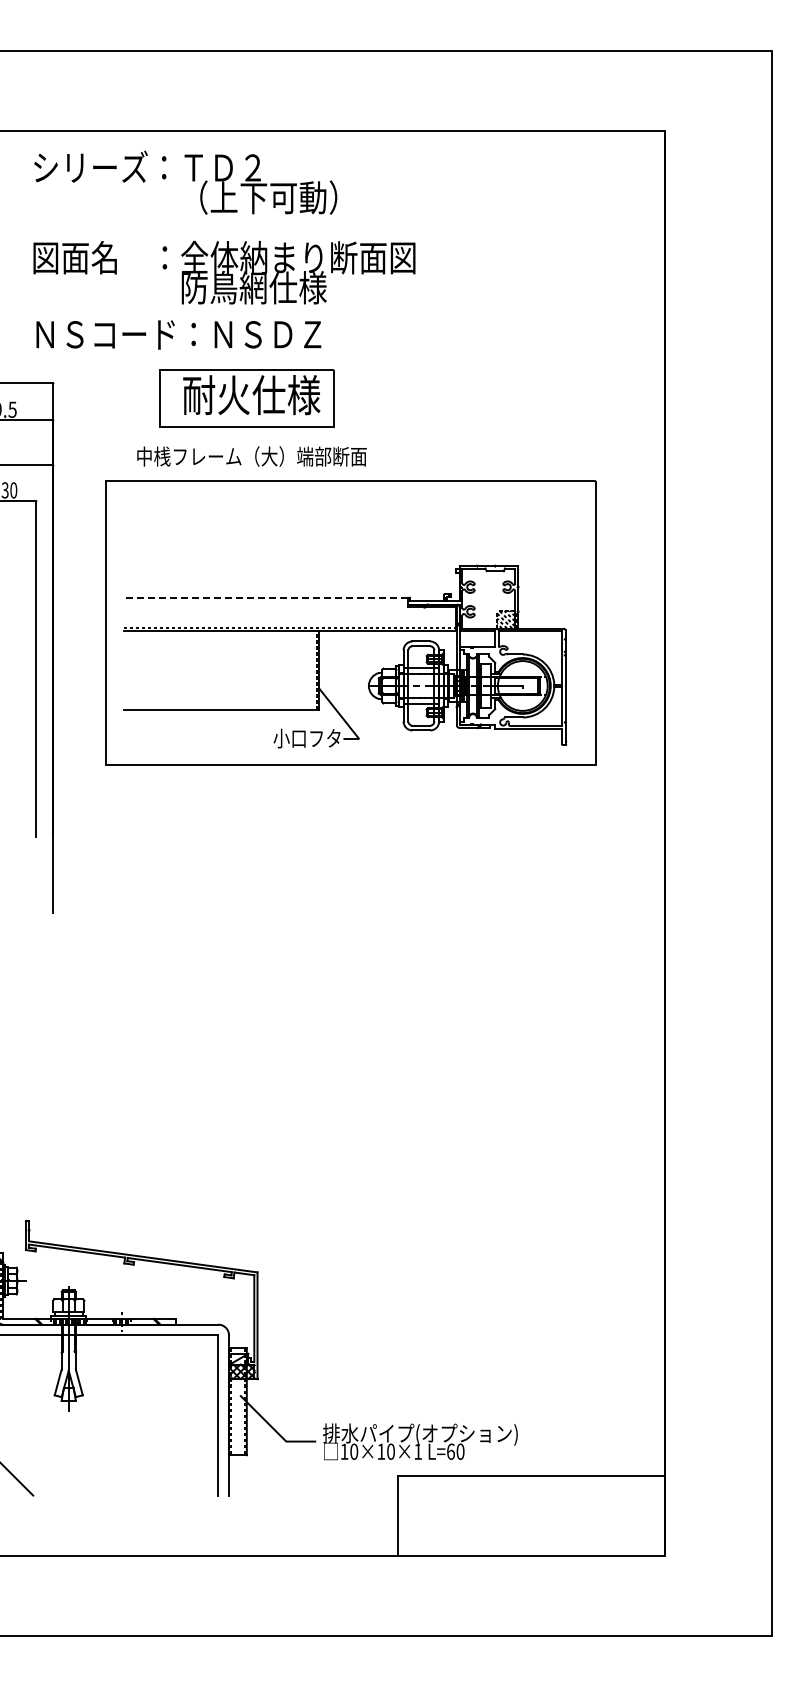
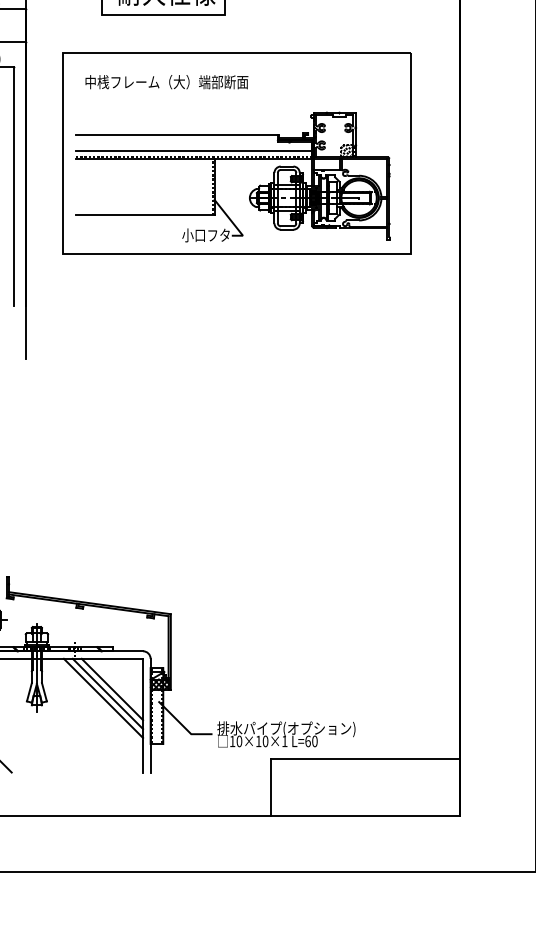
text: (251, 456) -> (166, 82), moved
line: (265, 597) -> (176, 135), dashed -> solid
line: (289, 618) -> (193, 150), added
line: (174, 1378) -> (111, 689), added
line: (168, 1384) -> (107, 693), added
line: (162, 1390) -> (103, 697), added

